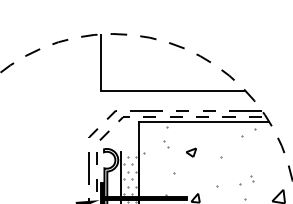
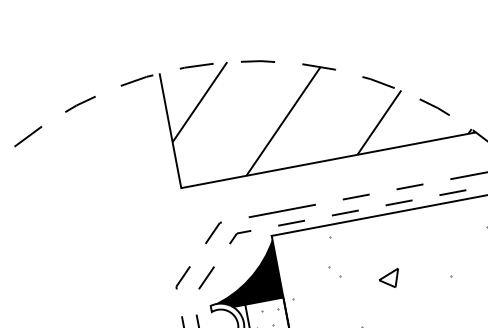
hatch: (171, 62) -> (314, 103), added
fill: (121, 137) -> (241, 275), added

